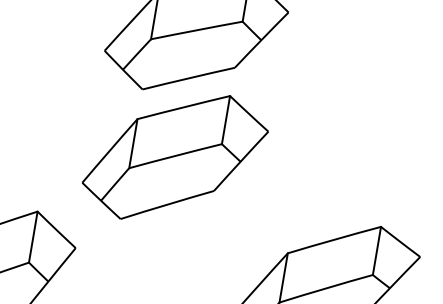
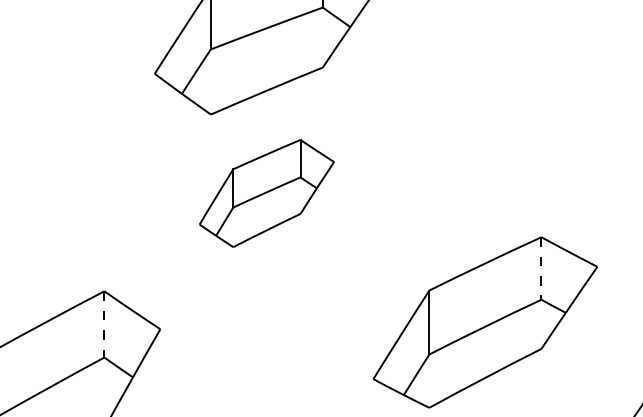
part: (175, 157) -> (266, 193), size x0.6
line: (33, 237) -> (104, 324), solid -> dashed
line: (376, 251) -> (541, 269), solid -> dashed

